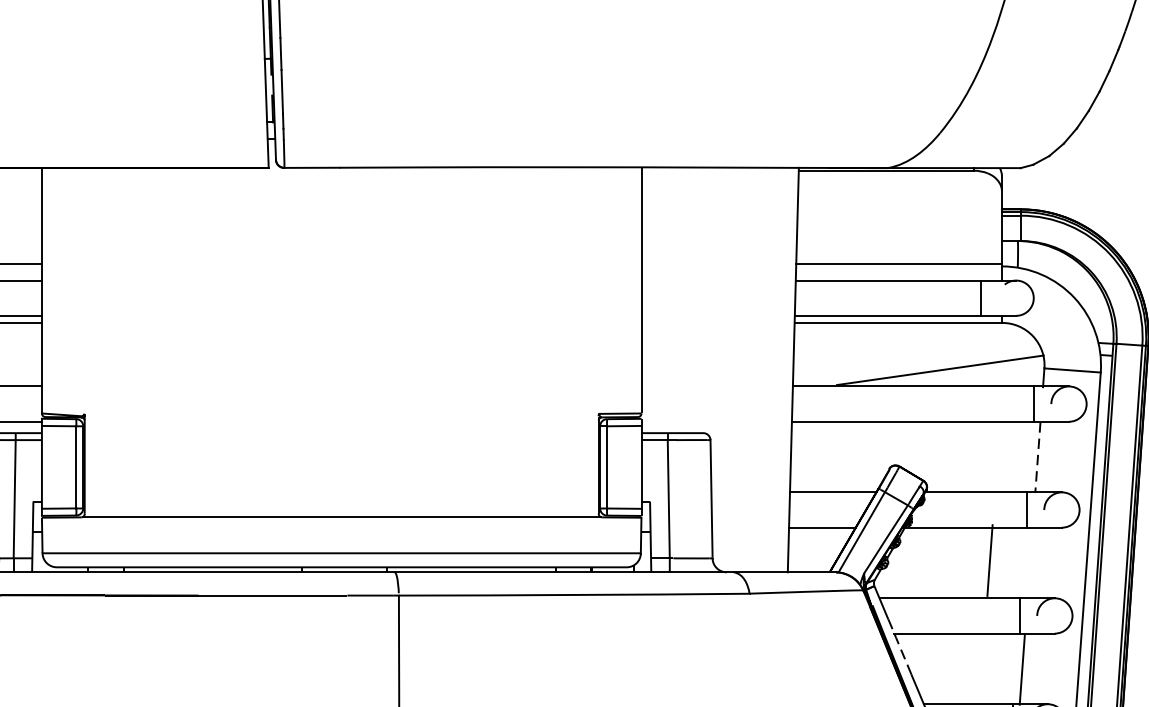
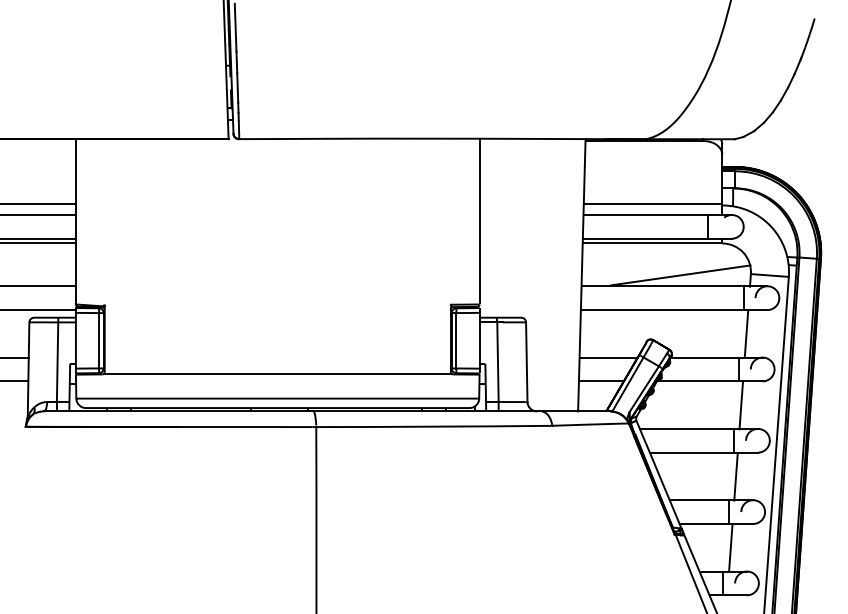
line: (1037, 458) -> (746, 334), dashed -> solid
line: (990, 560) -> (741, 405), moved
line: (899, 645) -> (653, 460), dashed -> solid

